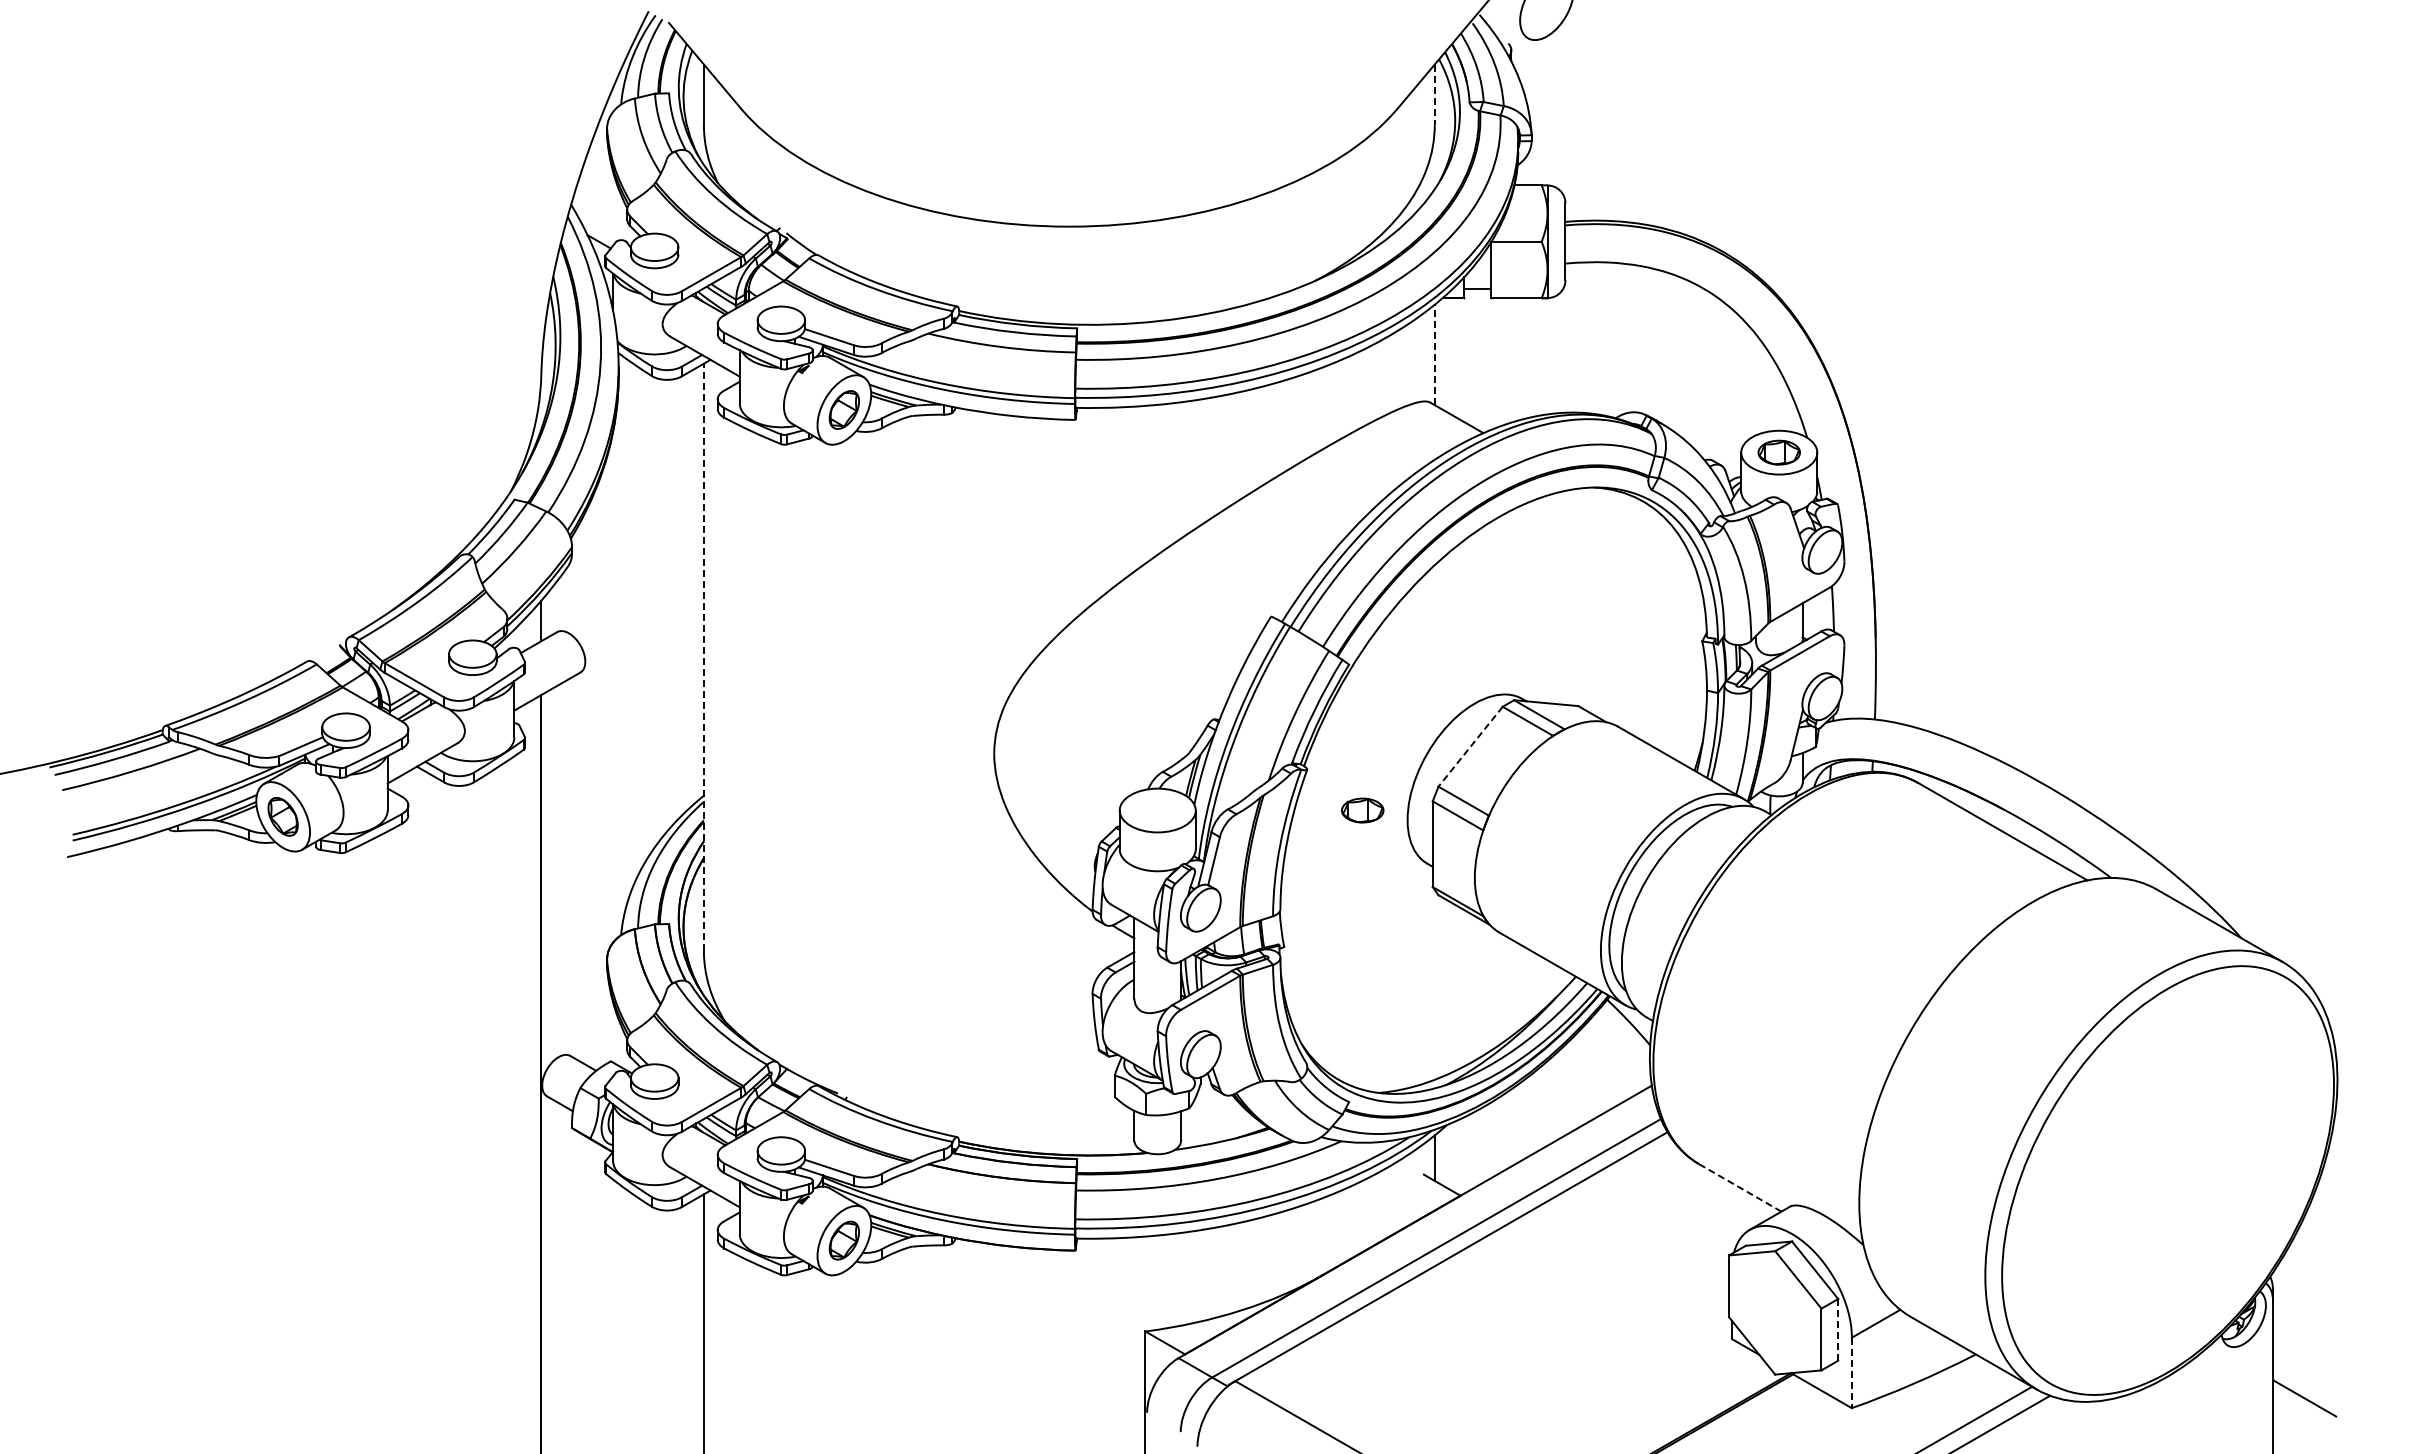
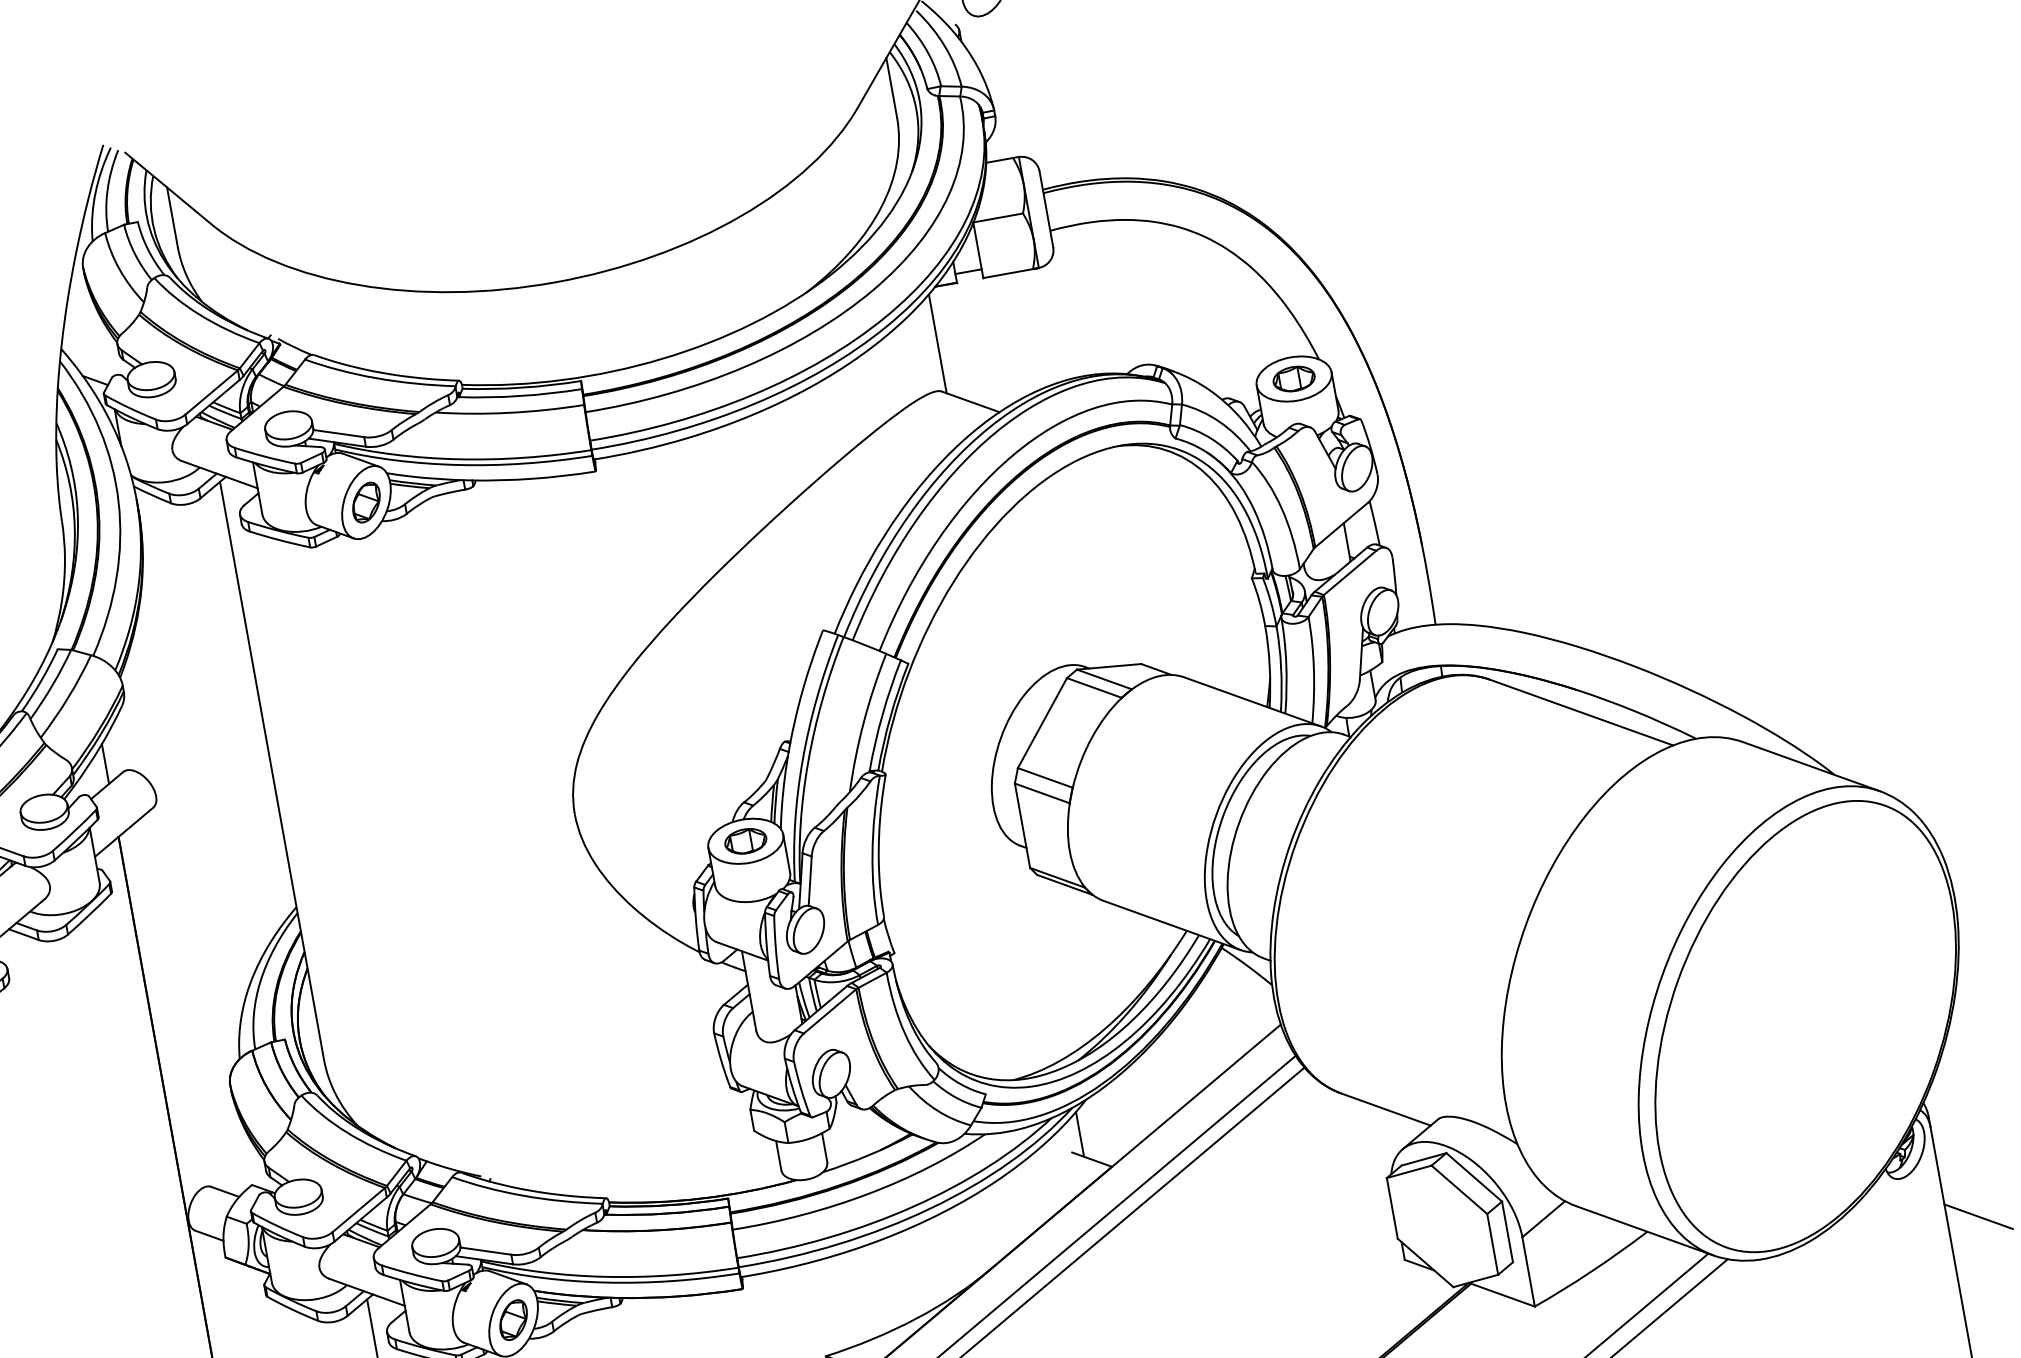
line: (1434, 95) -> (891, 88), dashed -> solid
line: (1434, 354) -> (937, 343), dashed -> solid
line: (703, 657) -> (271, 771), dashed -> solid
line: (1470, 747) -> (1042, 723), dashed -> solid
part: (1362, 810) -> (745, 841), moved
line: (1740, 1187) -> (1386, 1109), dashed -> solid
line: (1838, 1329) -> (1507, 1231), dashed -> solid
line: (1851, 1373) -> (1528, 1272), dashed -> solid

